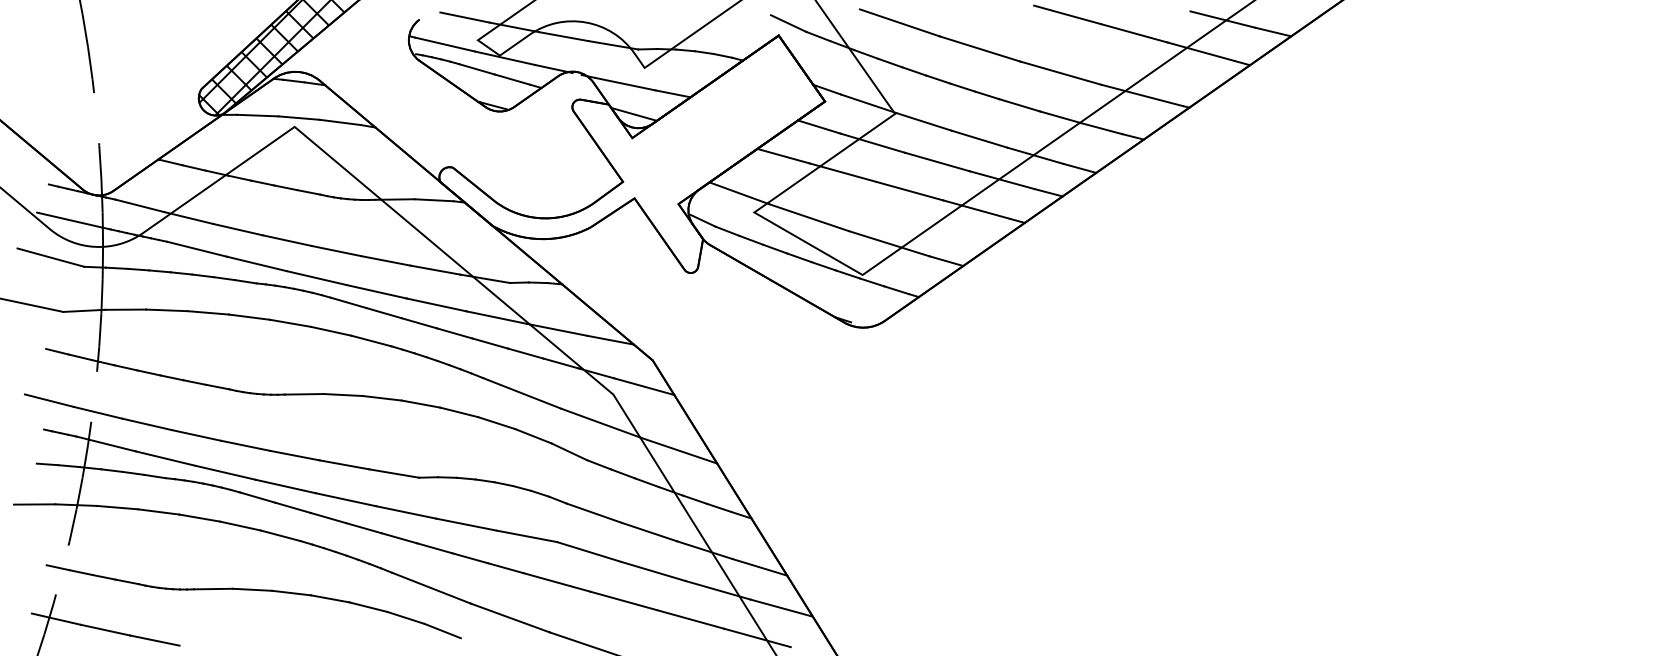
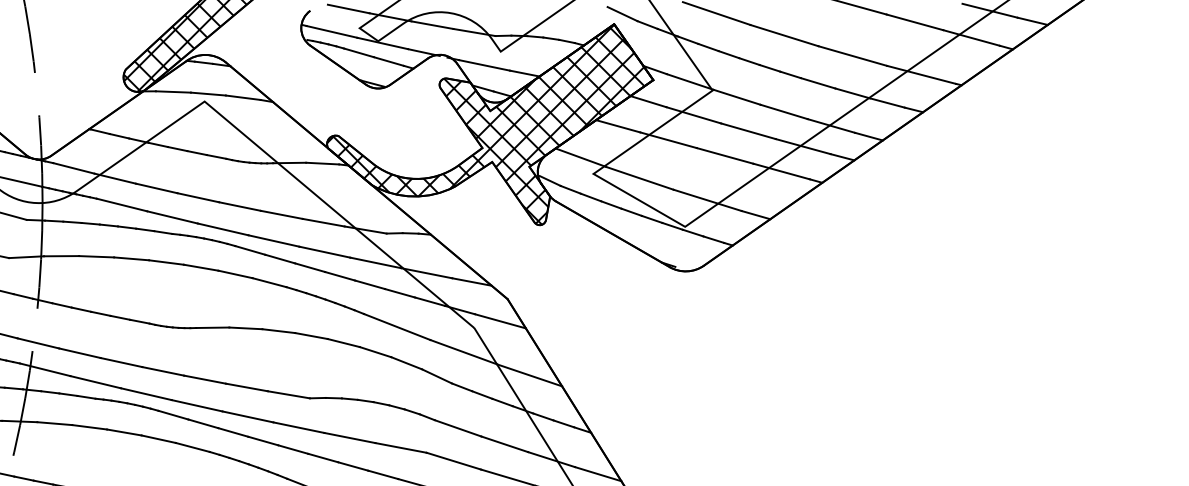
hatch: (626, 153) -> (485, 124), added

